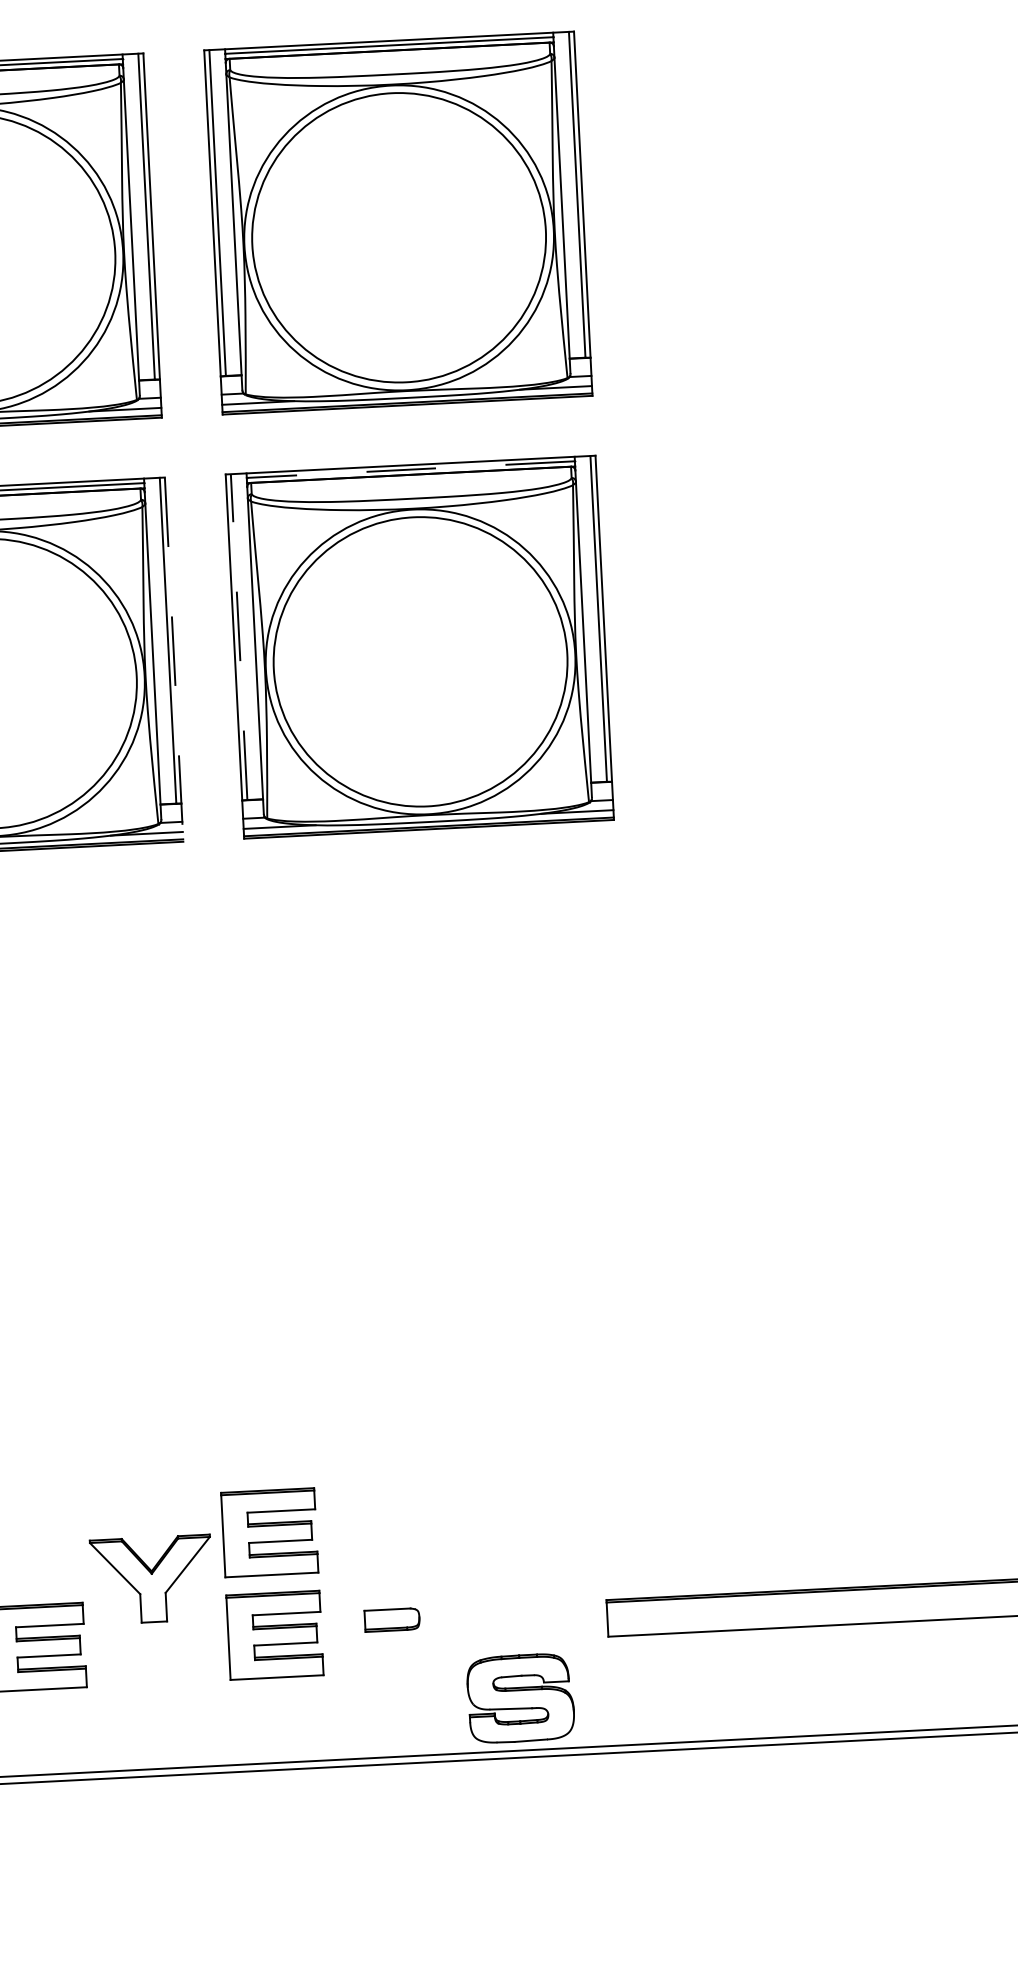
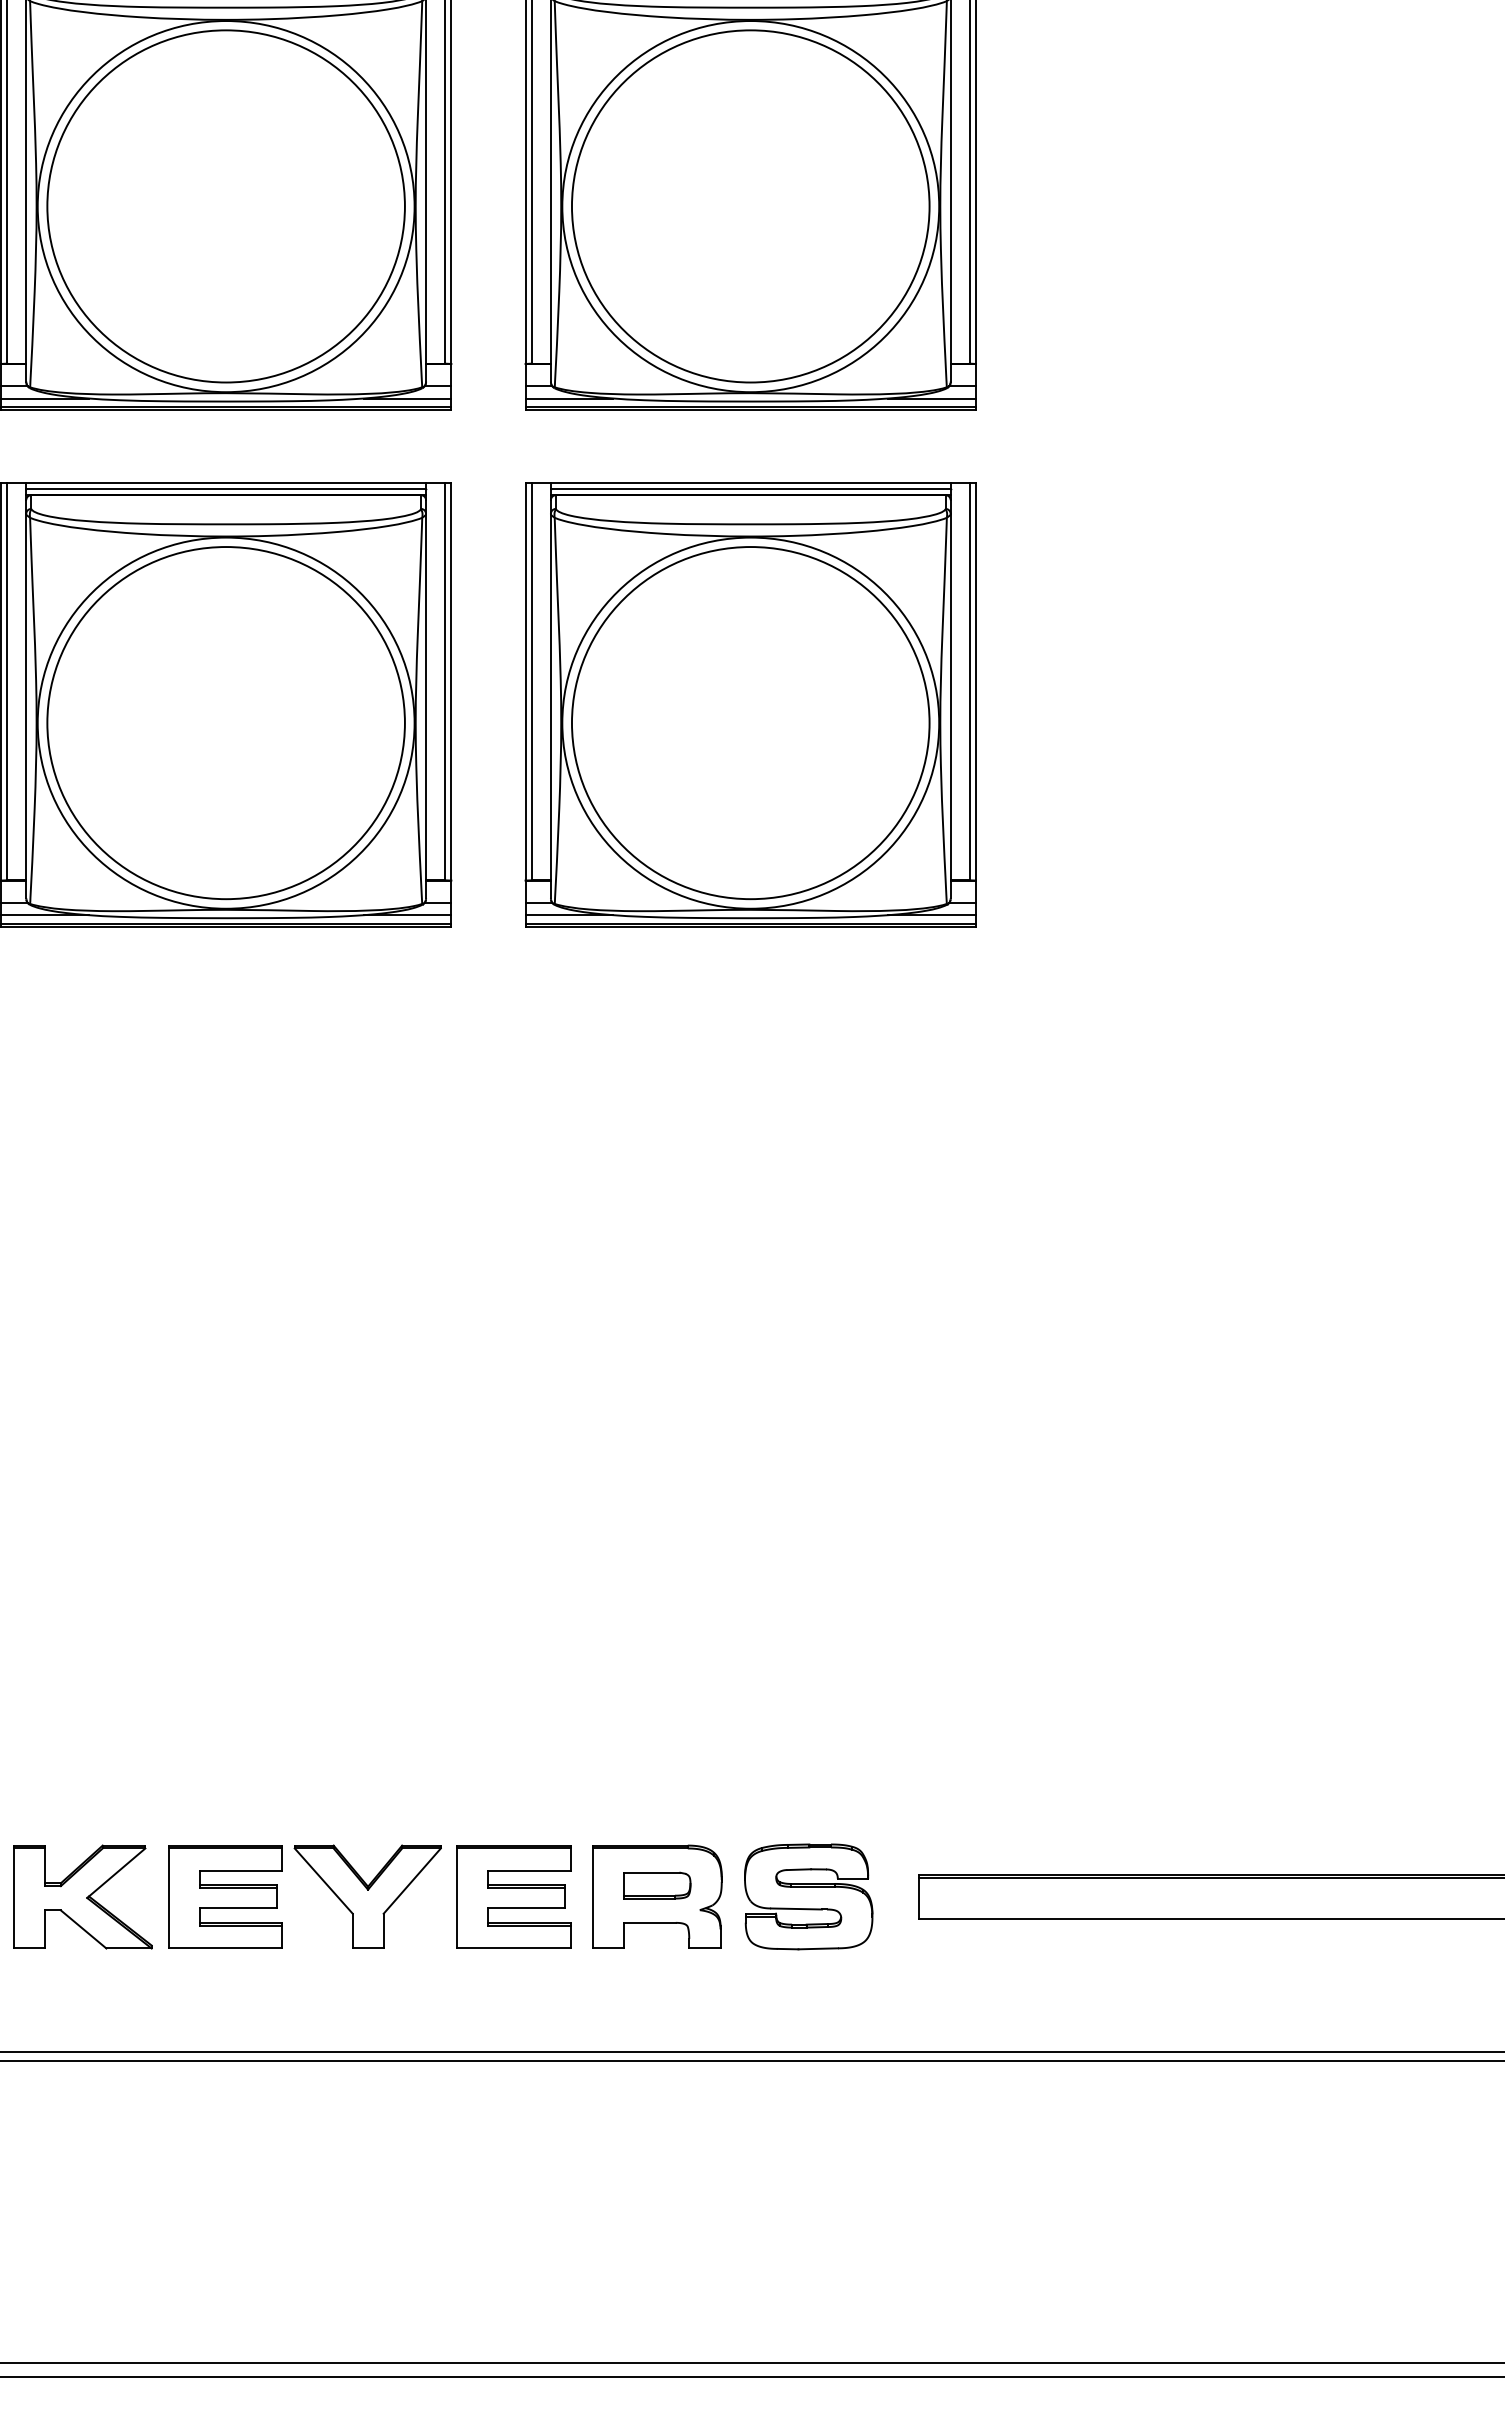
line: (410, 469) -> (750, 488), dashed -> solid
line: (238, 636) -> (531, 681), dashed -> solid
line: (174, 659) -> (451, 705), dashed -> solid
part: (269, 1532) -> (513, 1771), removed
part: (151, 1579) -> (367, 1896), moved
part: (392, 1628) -> (657, 1896), added
part: (520, 1698) -> (808, 1896), moved

